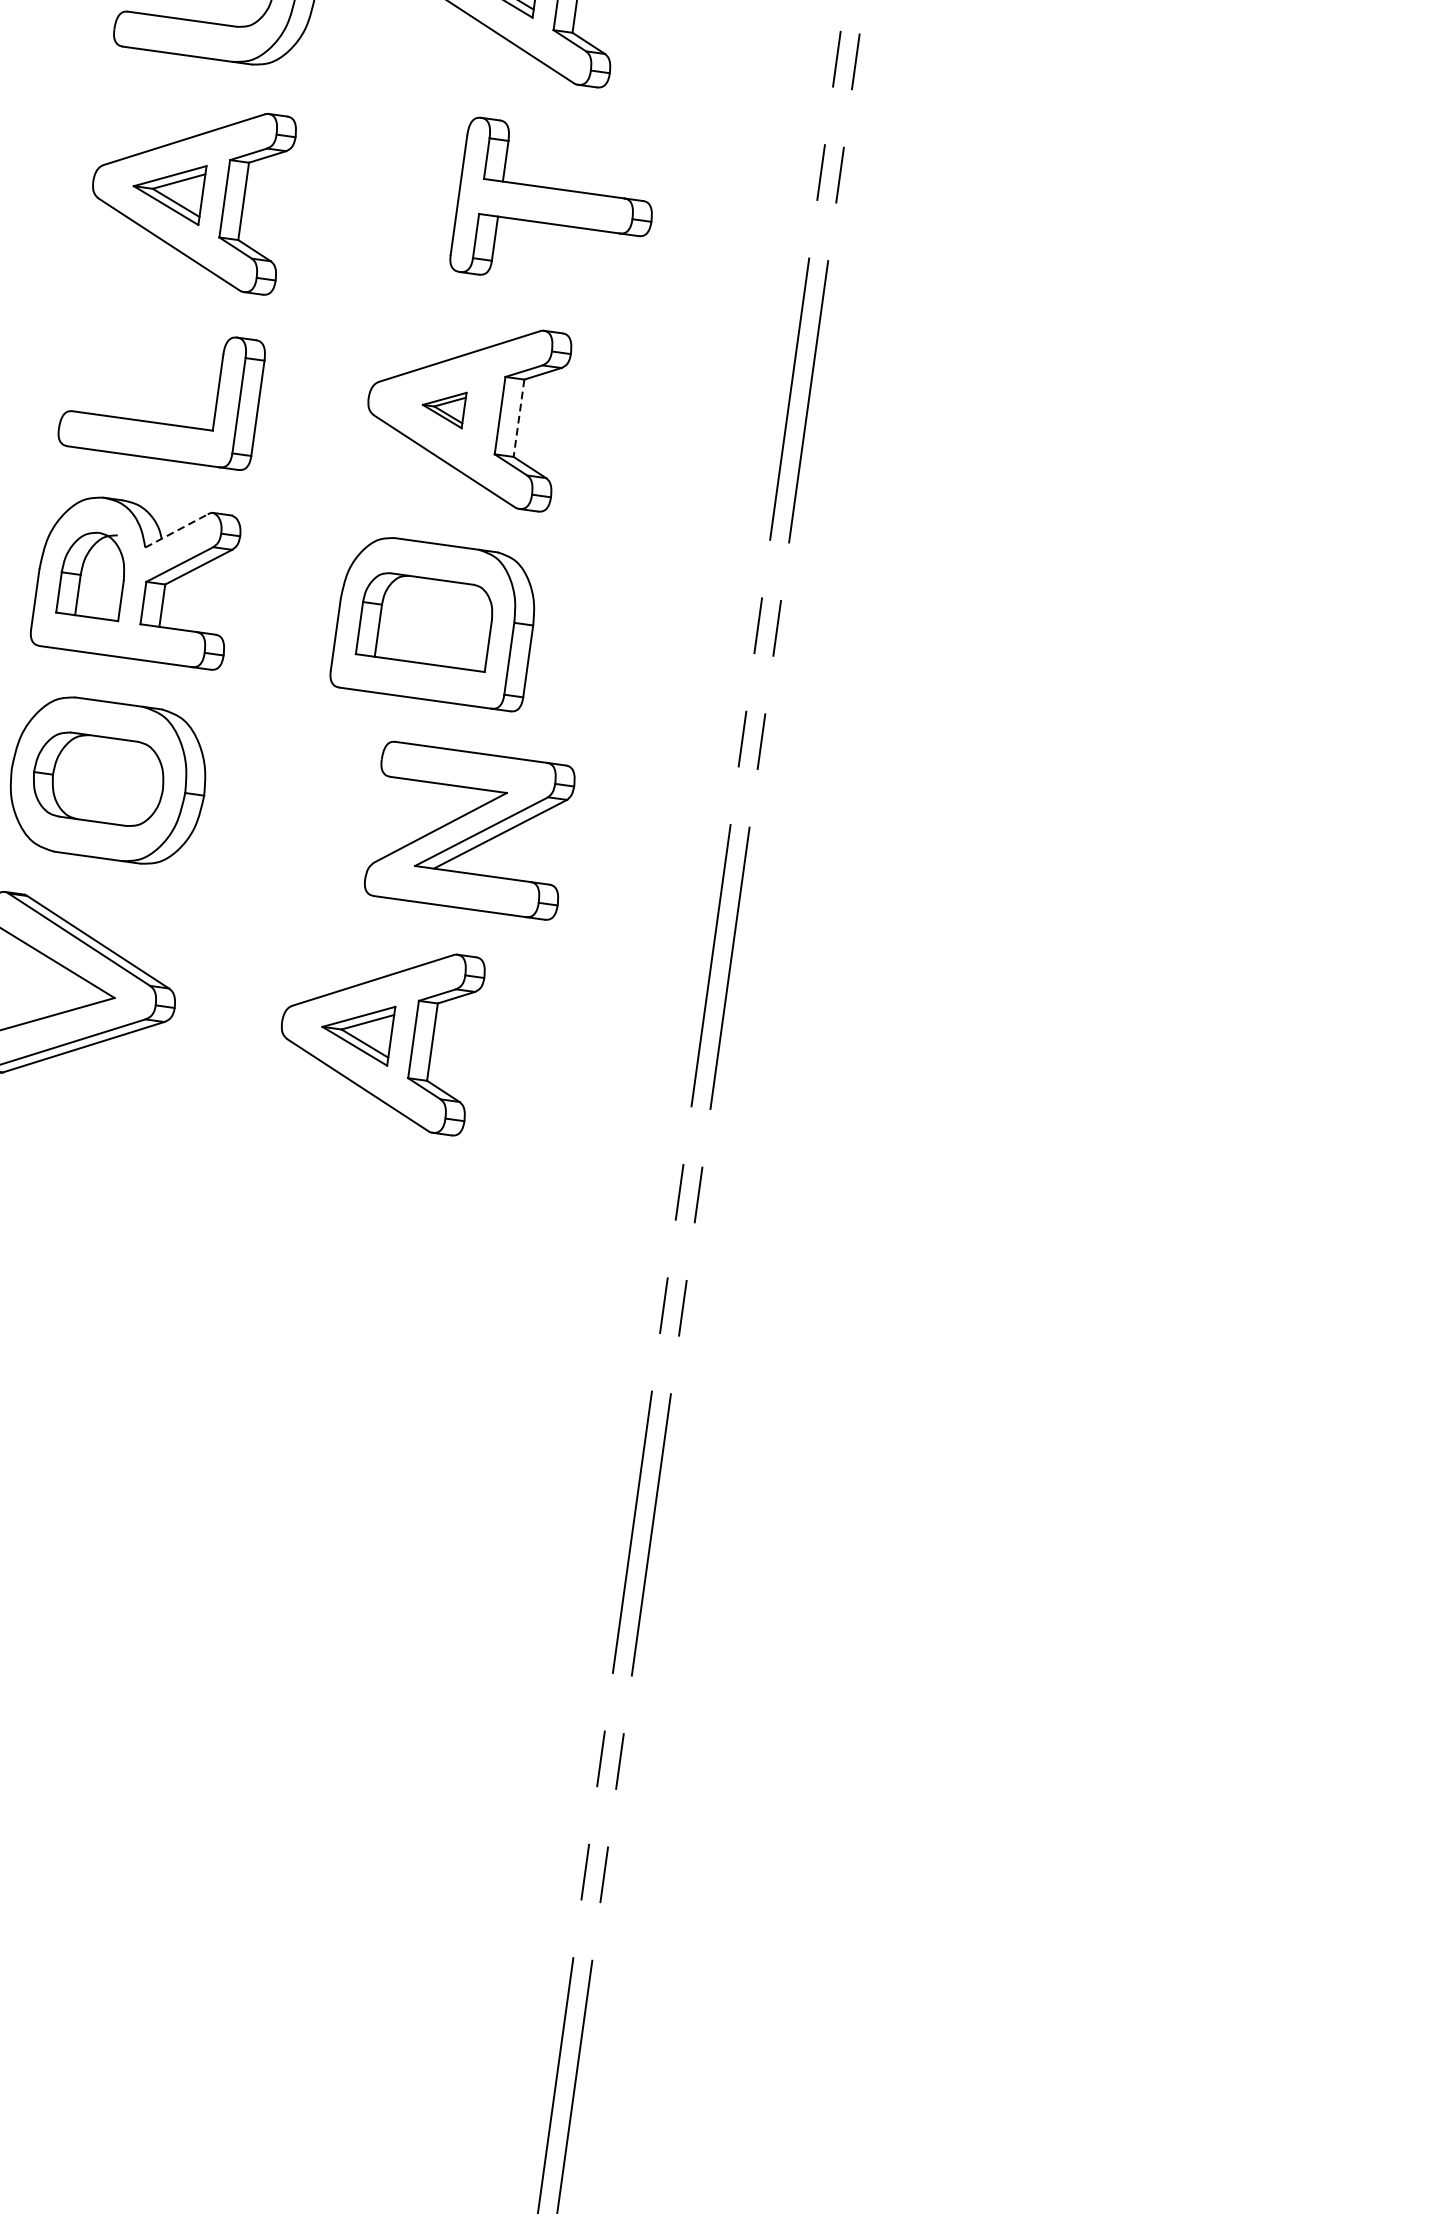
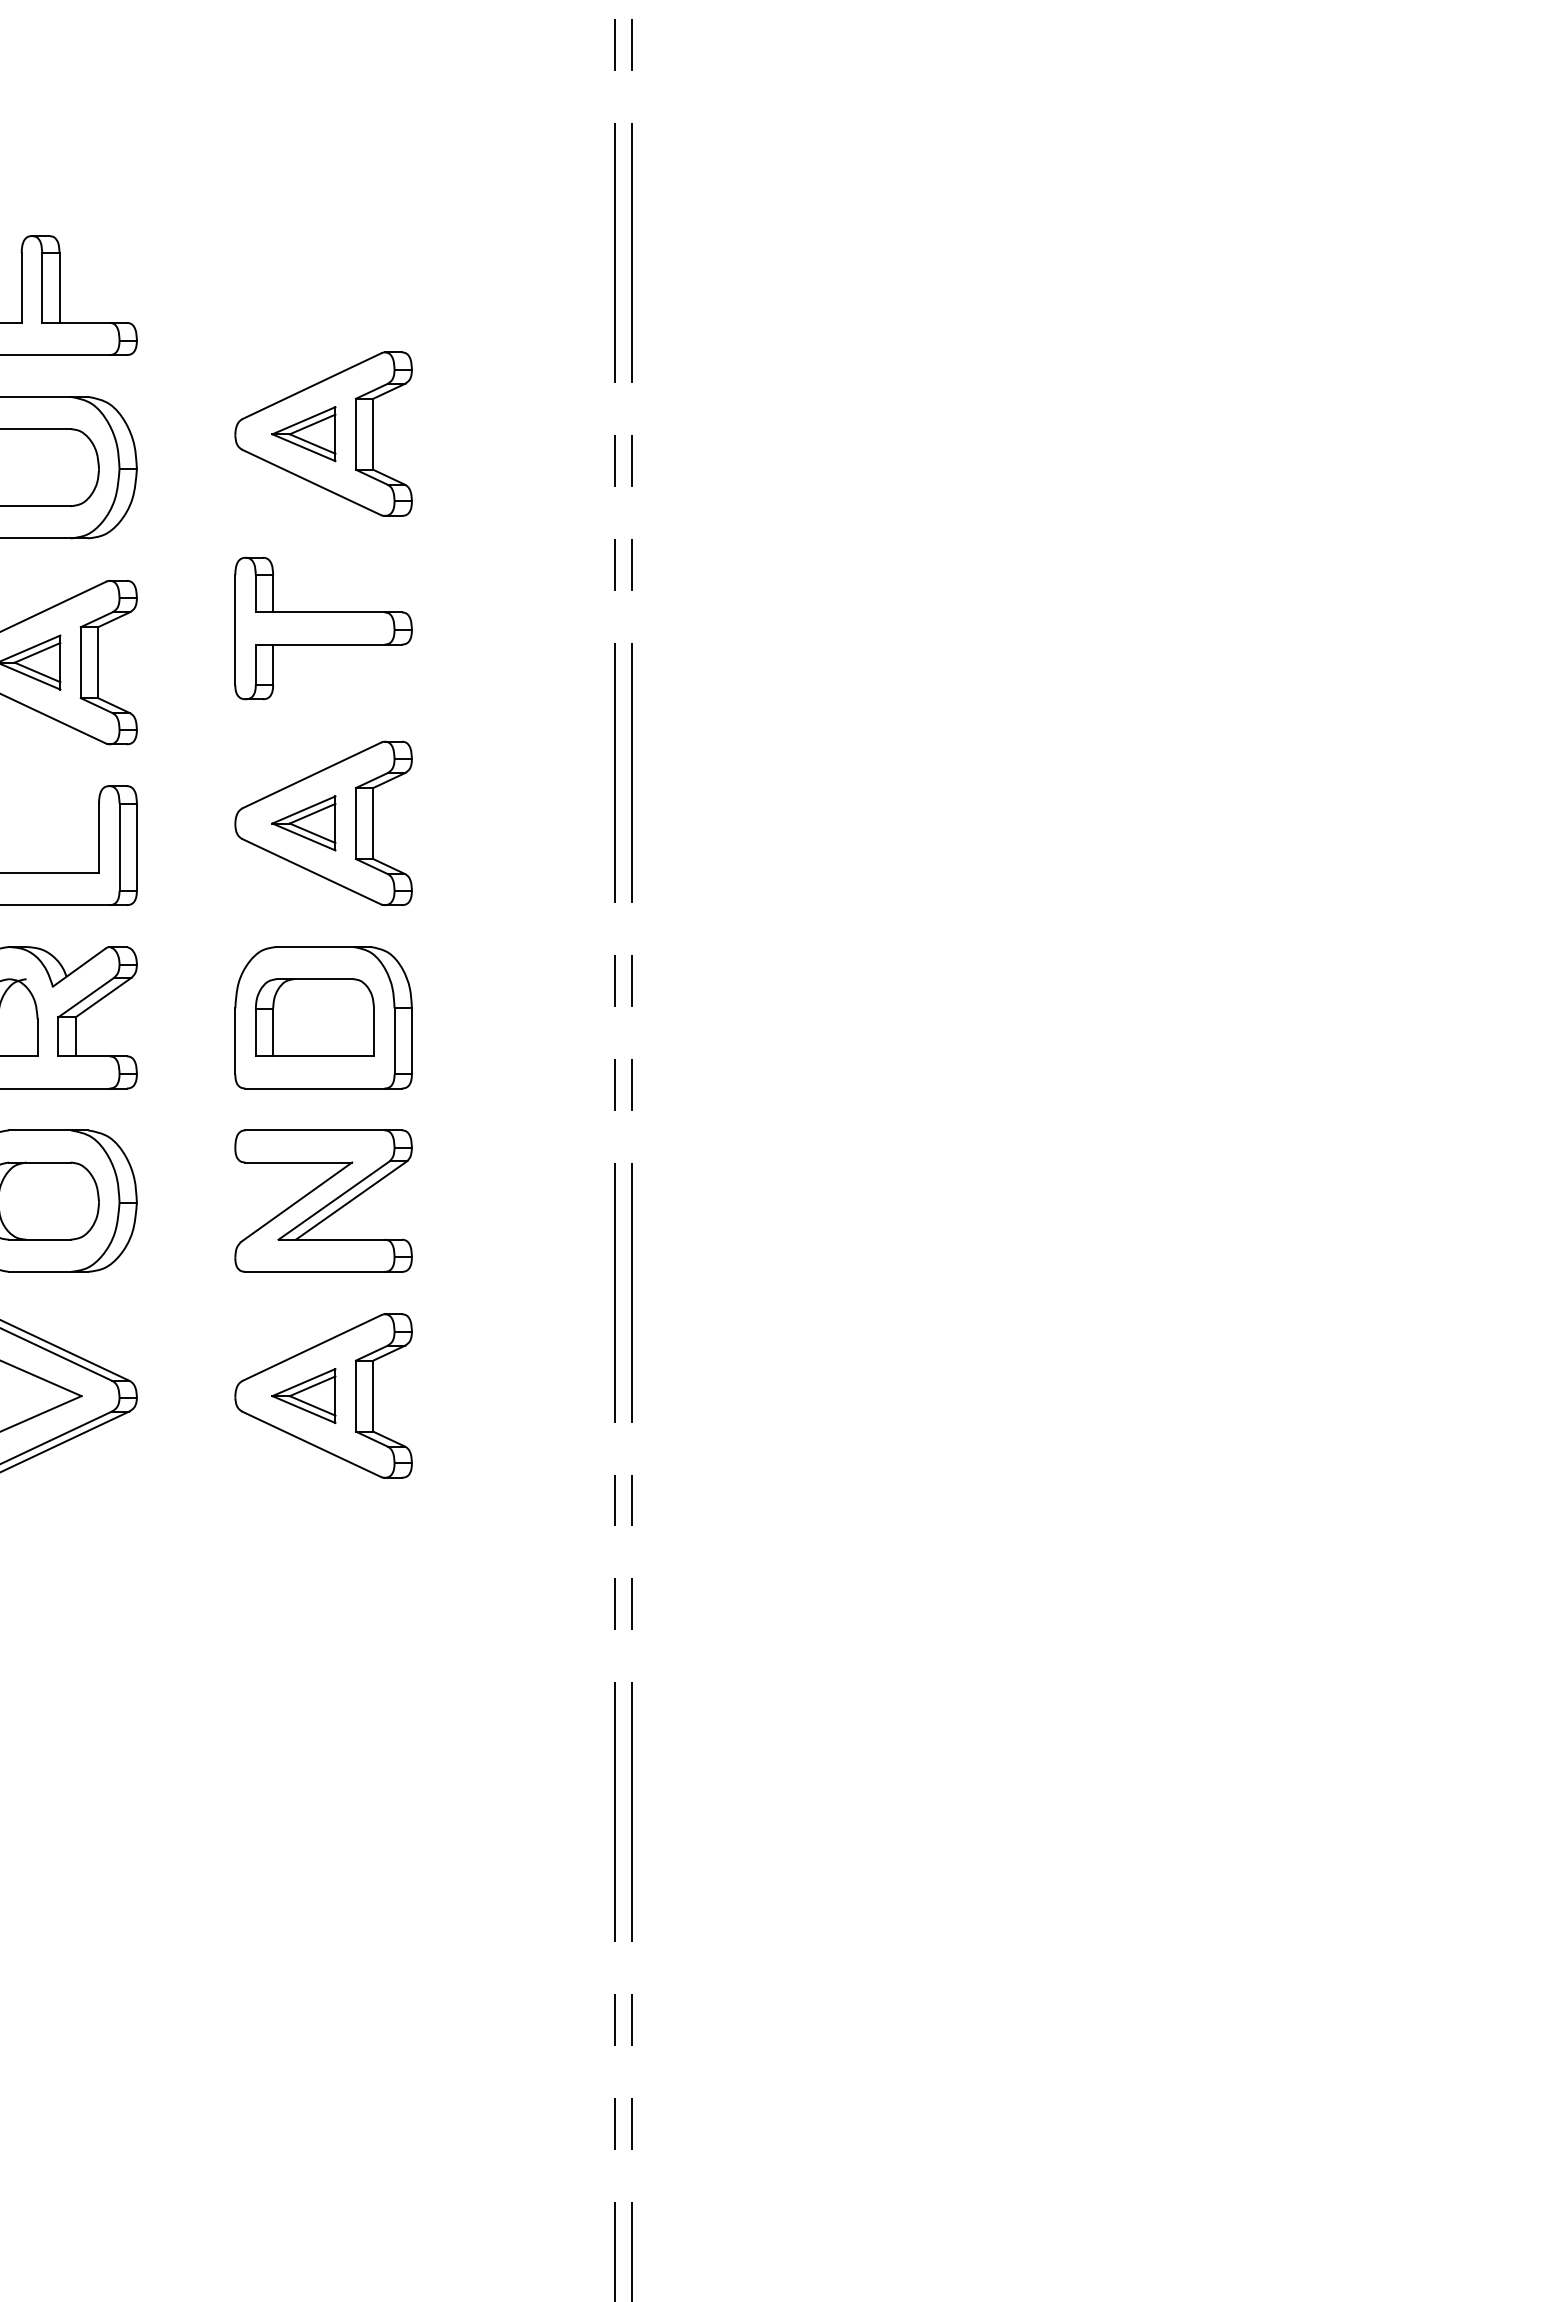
part: (555, 206) -> (323, 628), moved
part: (443, 407) -> (303, 823), size x1.67
line: (519, 419) -> (373, 824), dashed -> solid
line: (177, 530) -> (79, 967), dashed -> solid
part: (469, 830) -> (323, 1200), moved

